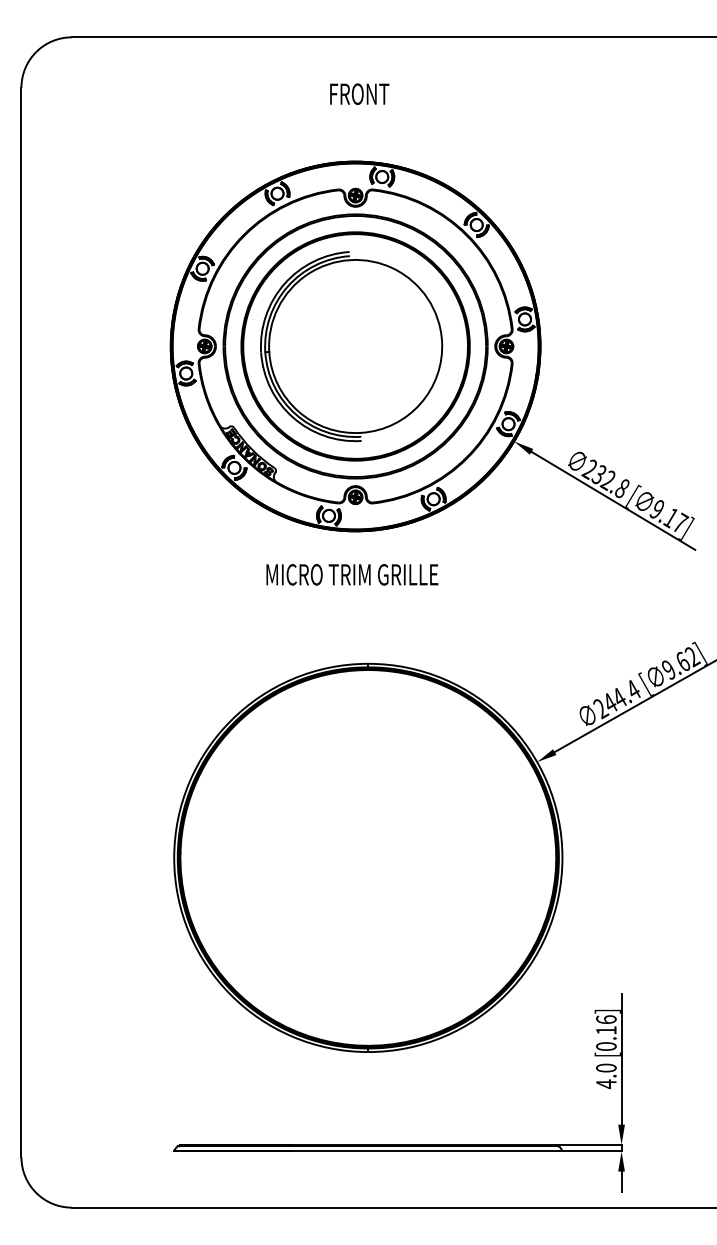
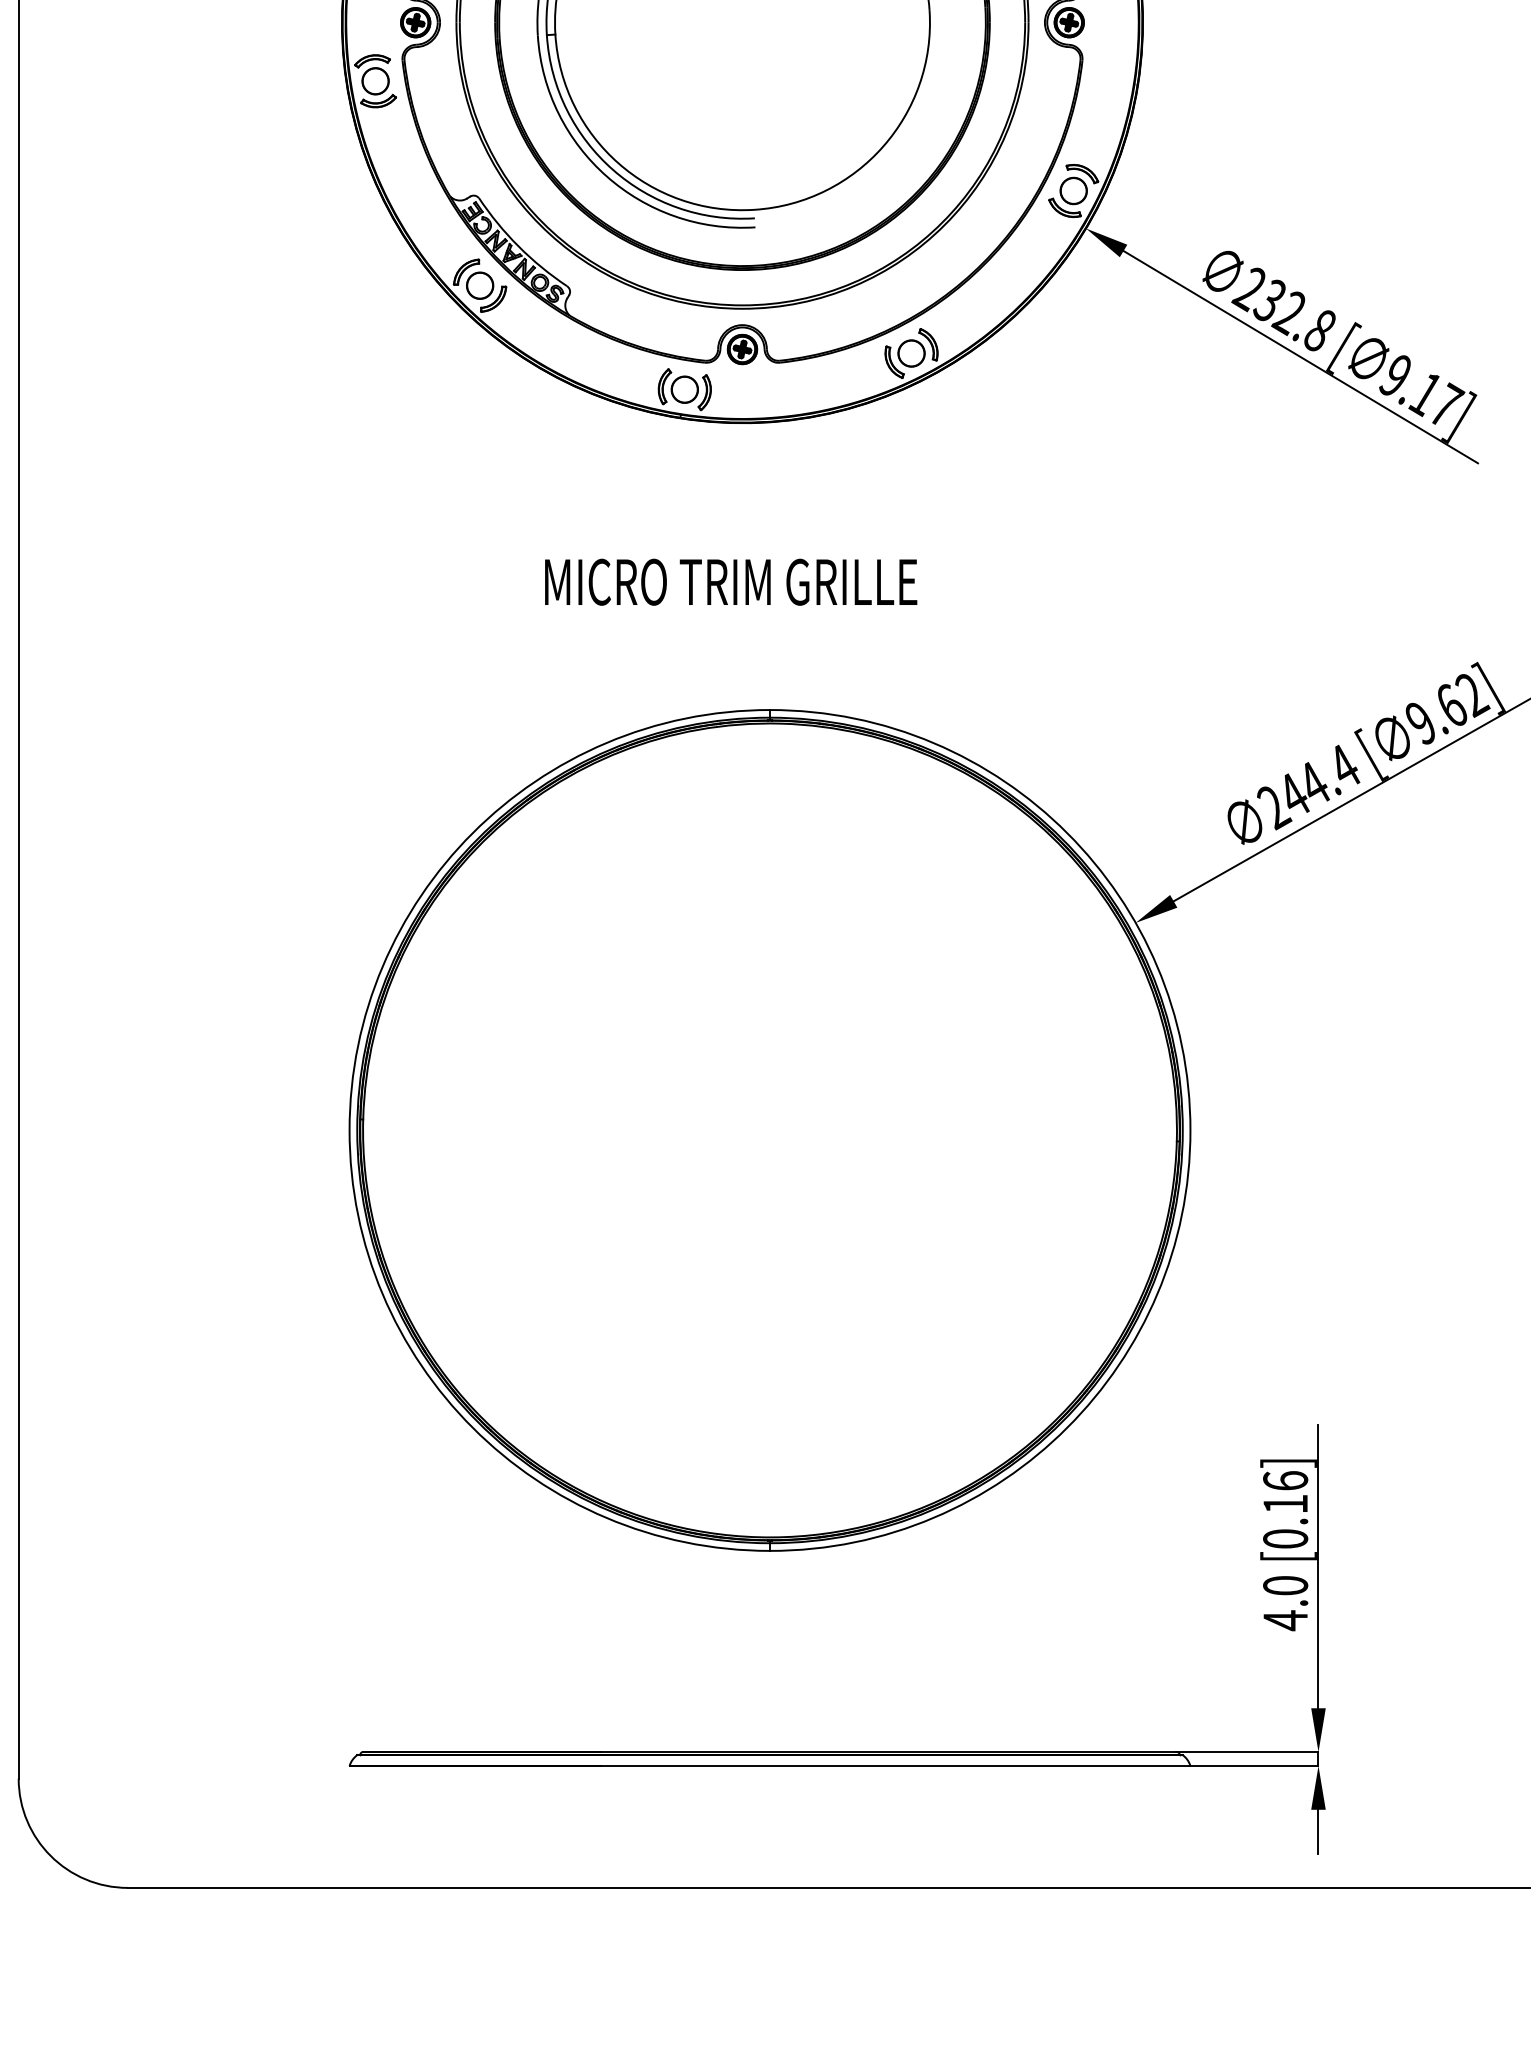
text: (352, 574) -> (731, 581), moved

